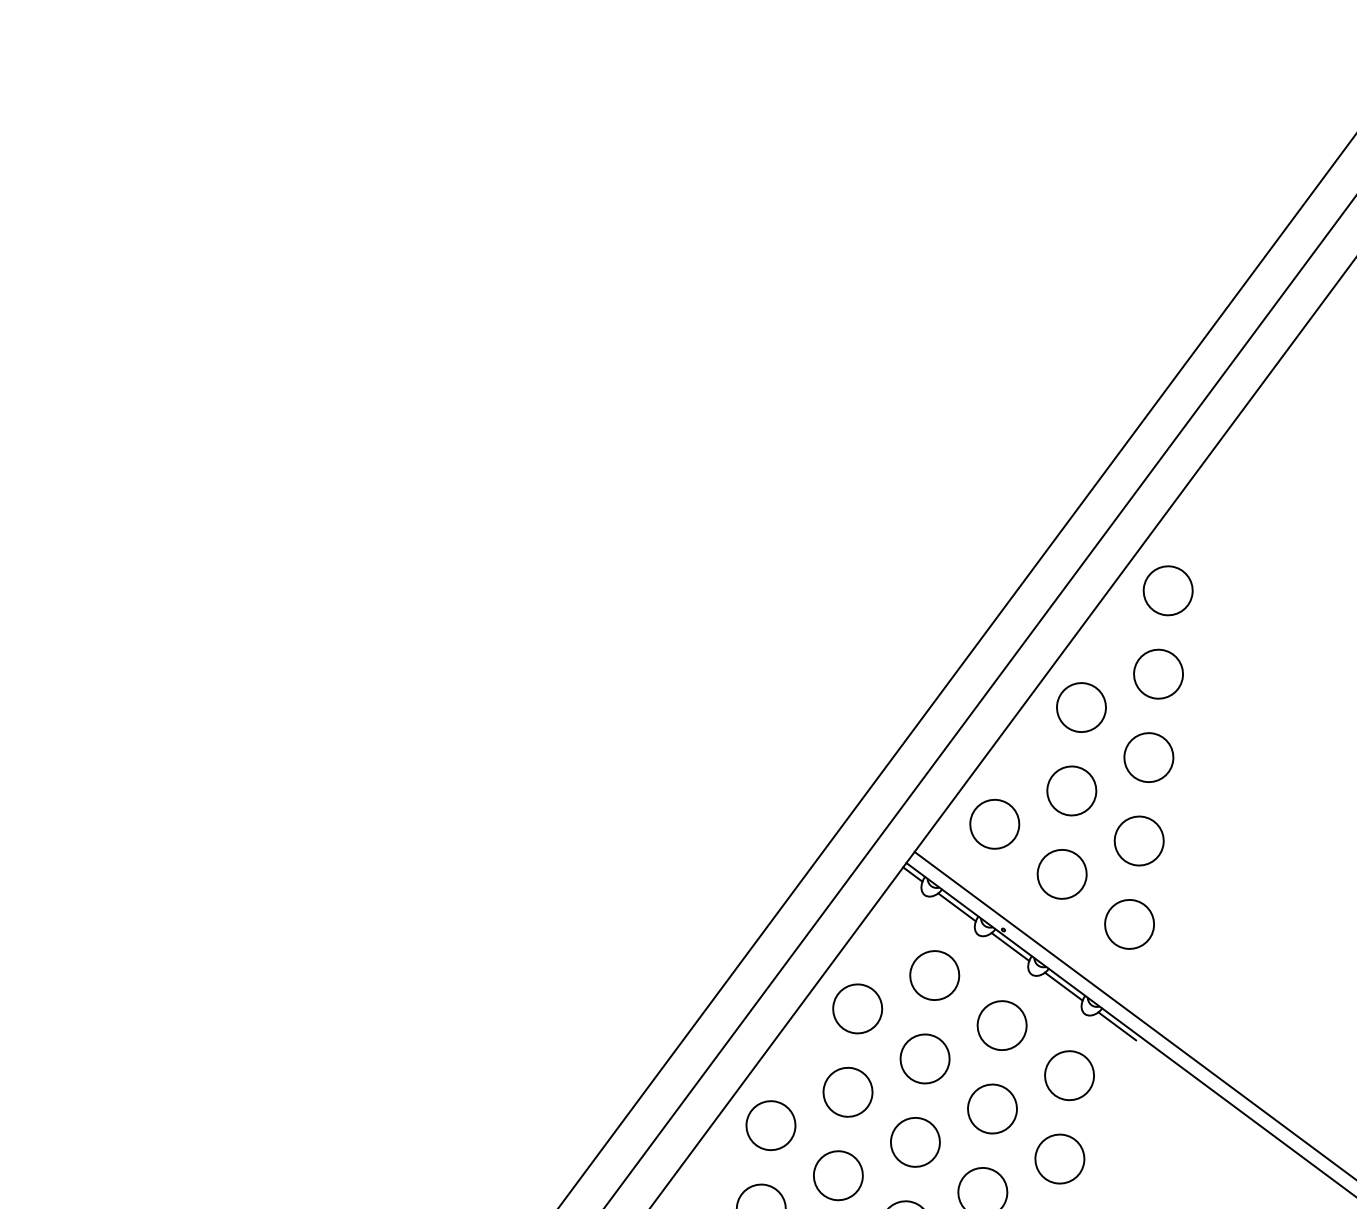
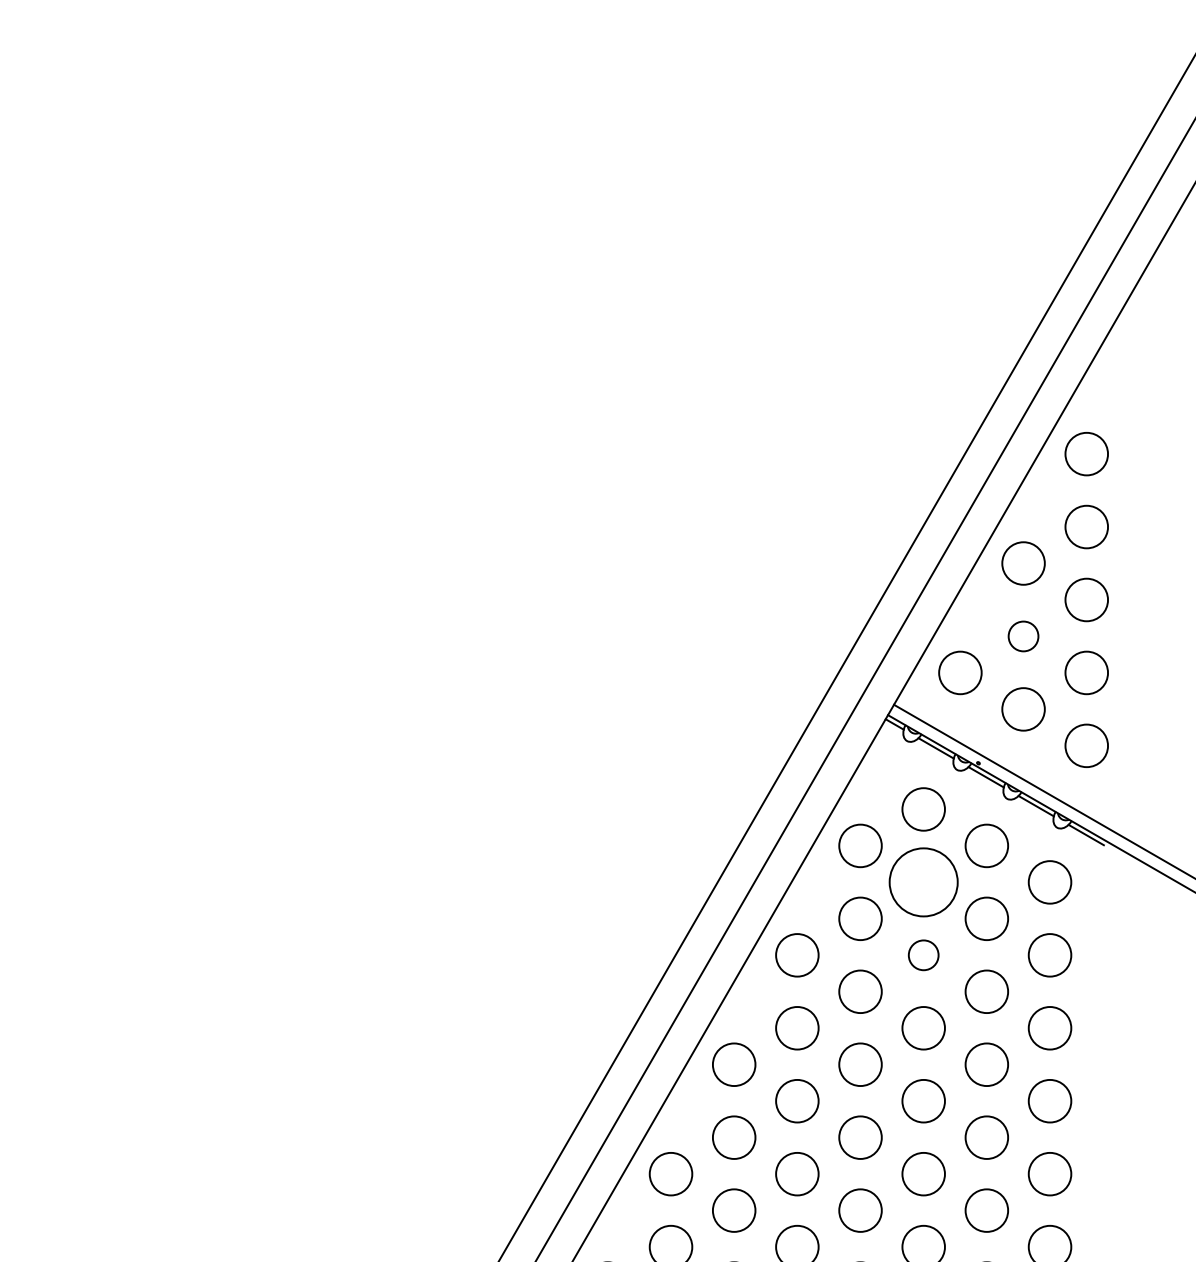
circle: (1071, 790) -> (1023, 636), size x0.7
circle: (924, 1059) -> (923, 882), size x1.6
circle: (915, 1142) -> (923, 955), size x0.7

